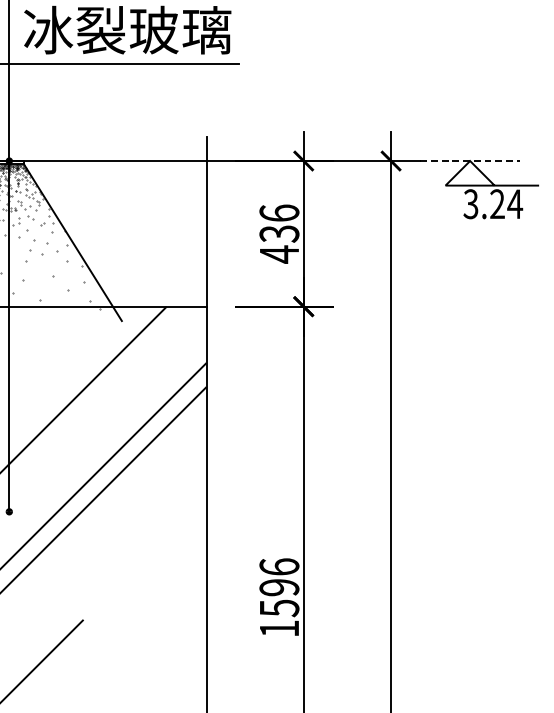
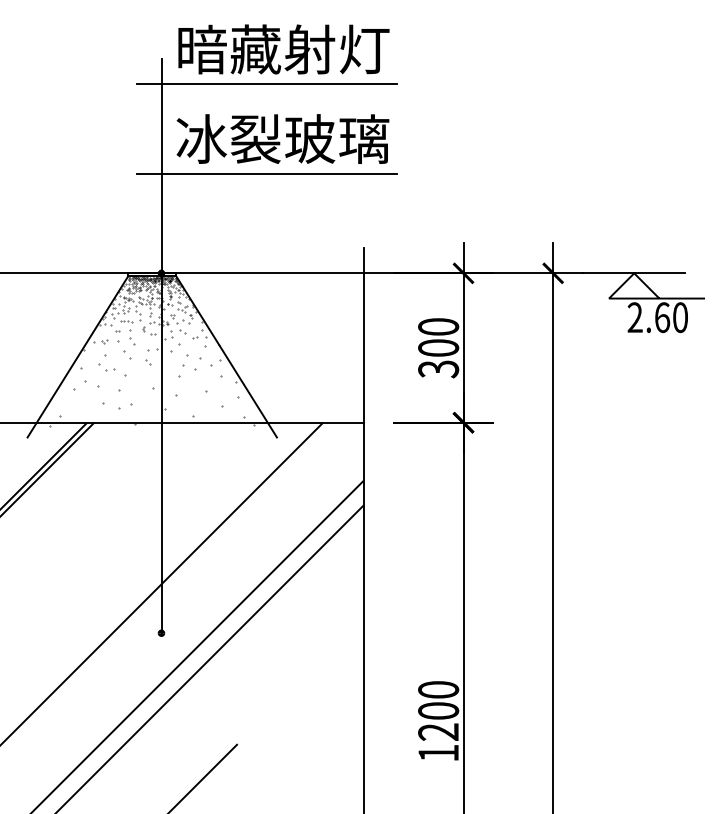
line: (470, 161) -> (634, 273), dashed -> solid
text: (492, 204) -> (657, 317), 3.24 -> 2.60
text: (279, 234) -> (438, 348), 436 -> 300
text: (279, 588) -> (438, 711), 1596 -> 1200

